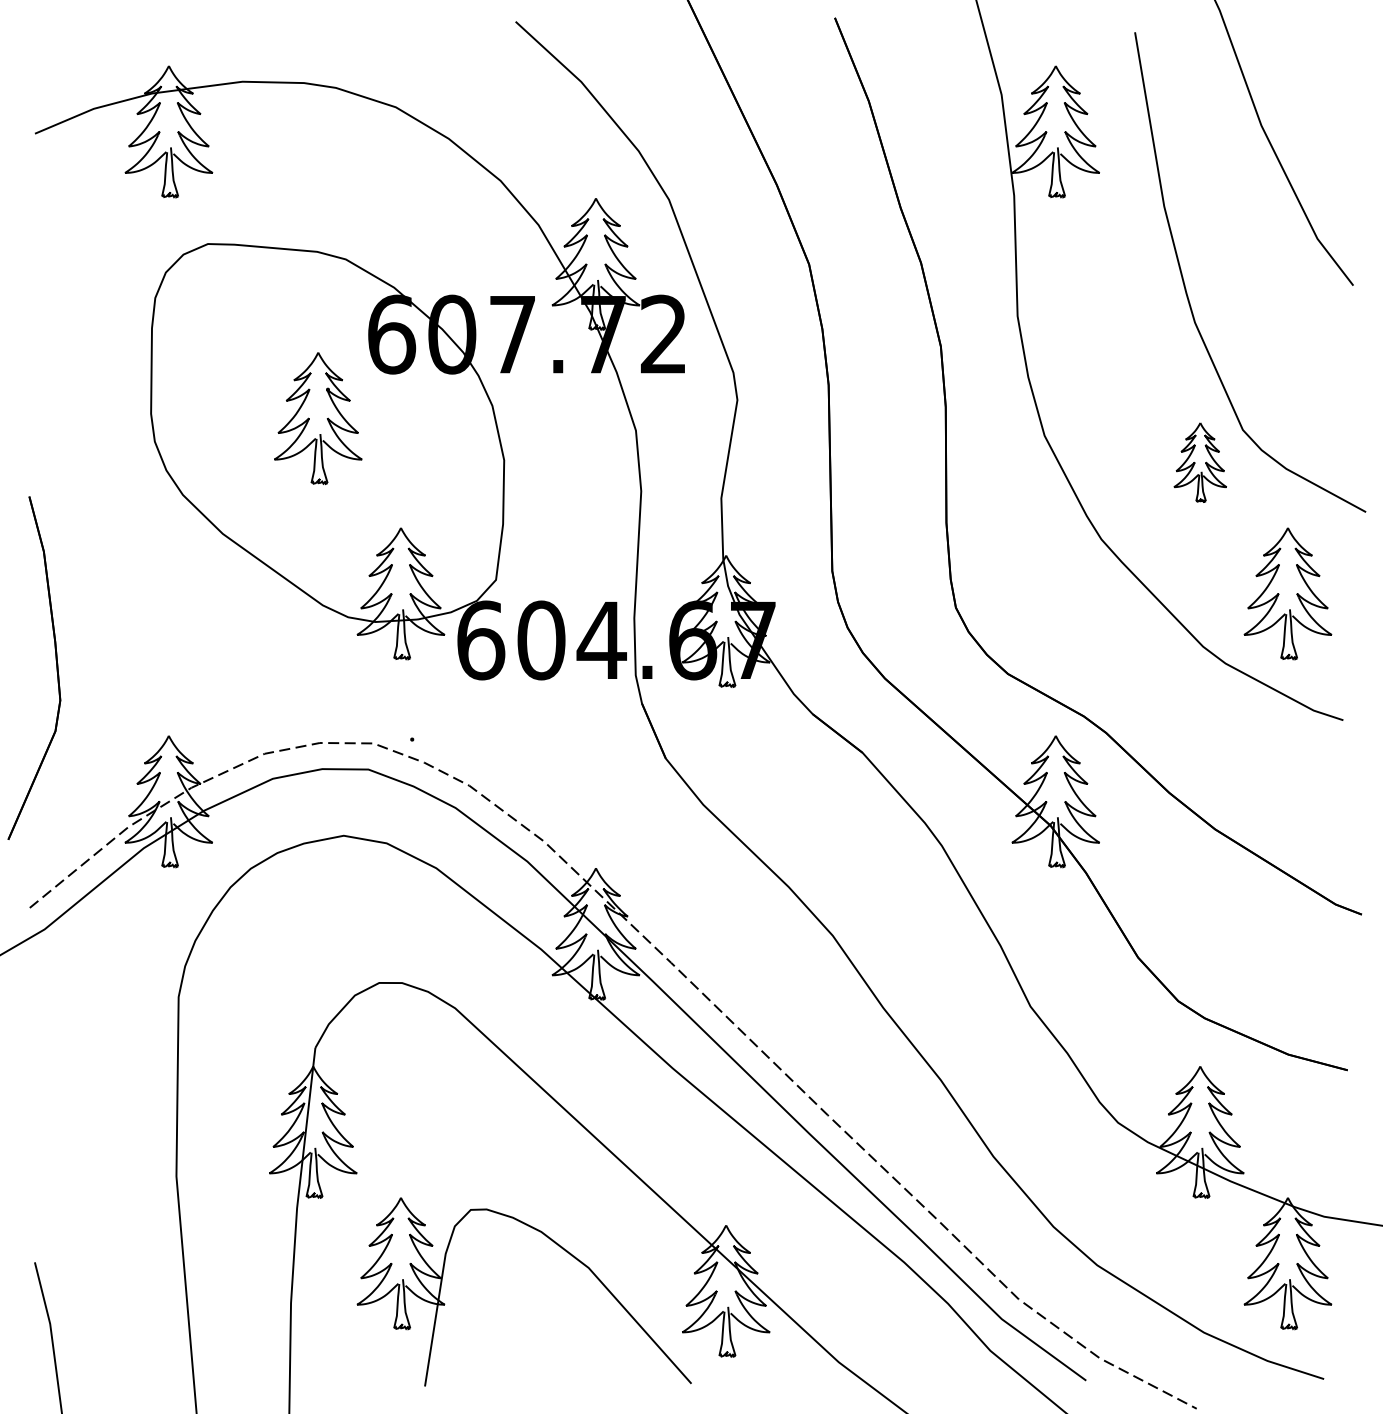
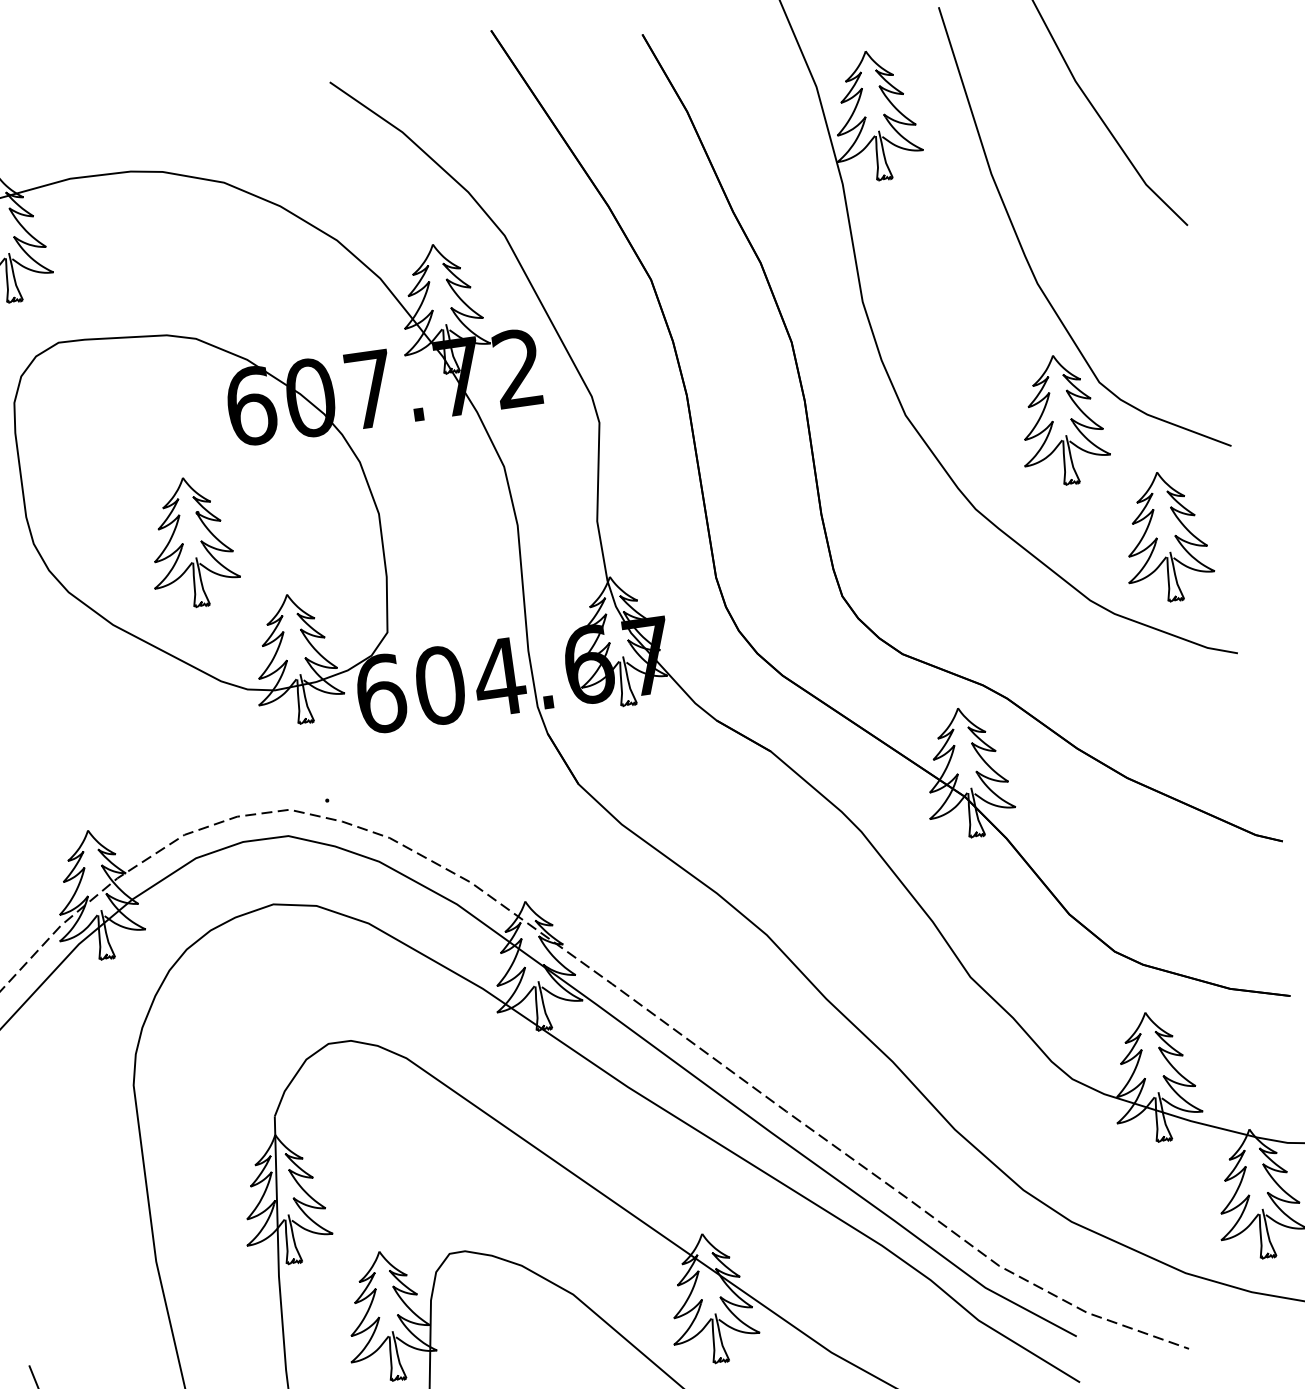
part: (318, 418) -> (192, 542), moved
part: (1200, 462) -> (1062, 420), size x1.67

